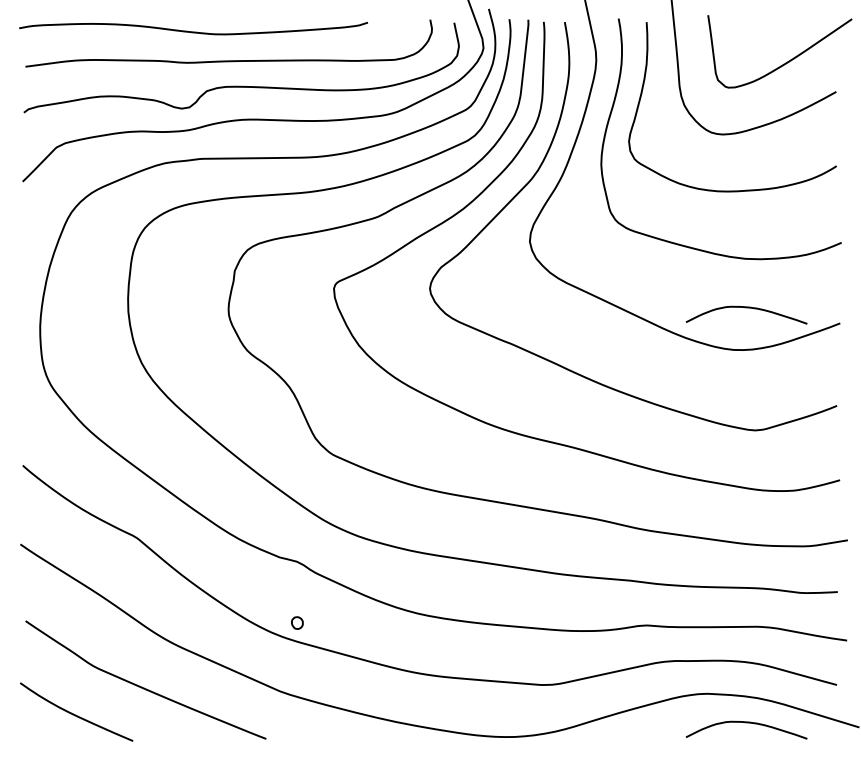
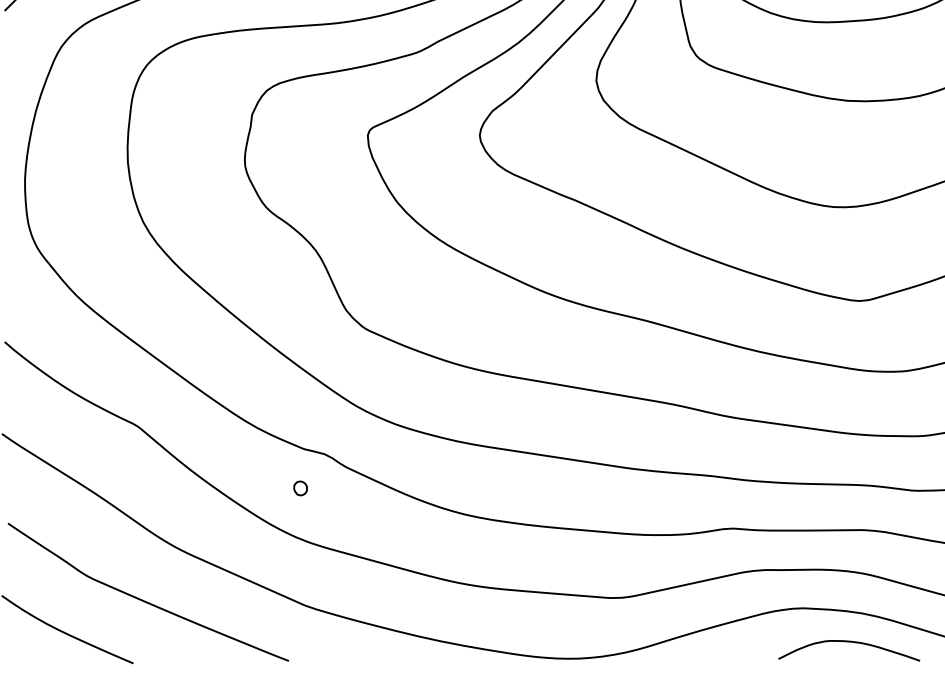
curve: (746, 308) -> (849, 158), removed
part: (297, 622) -> (300, 487), moved

